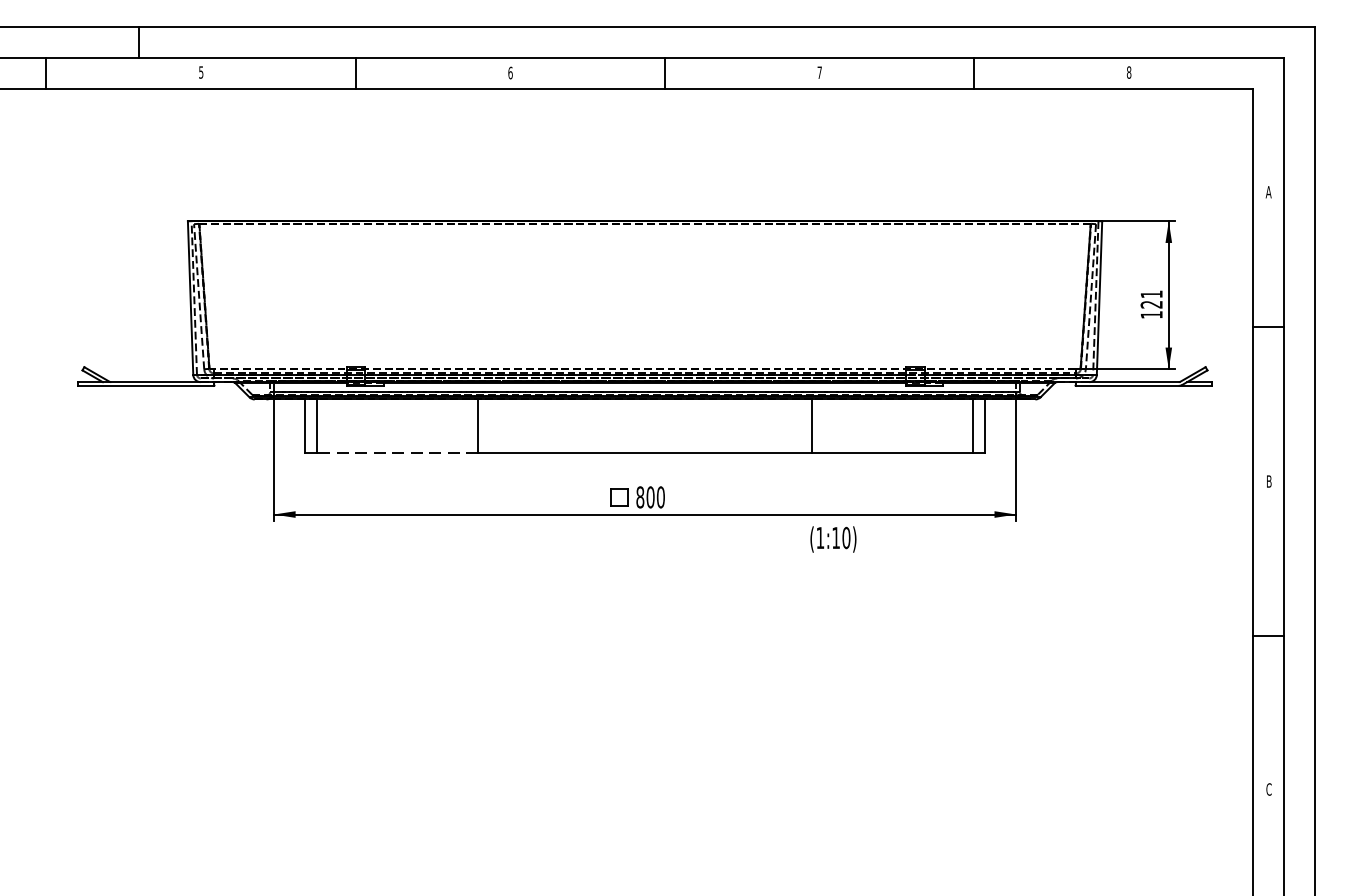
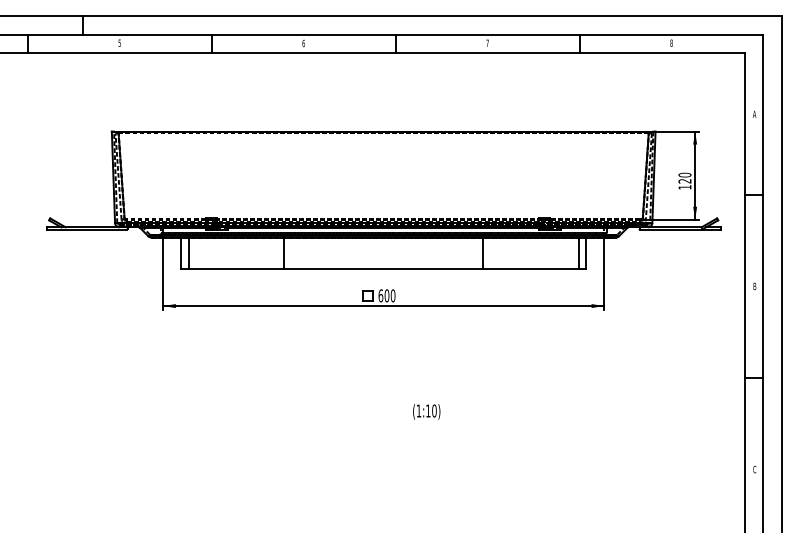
text: (1150, 293) -> (684, 174), 121 -> 120
line: (397, 453) -> (236, 269), dashed -> solid
text: (639, 496) -> (380, 295), 800 -> 600
text: (833, 538) -> (426, 411), moved

